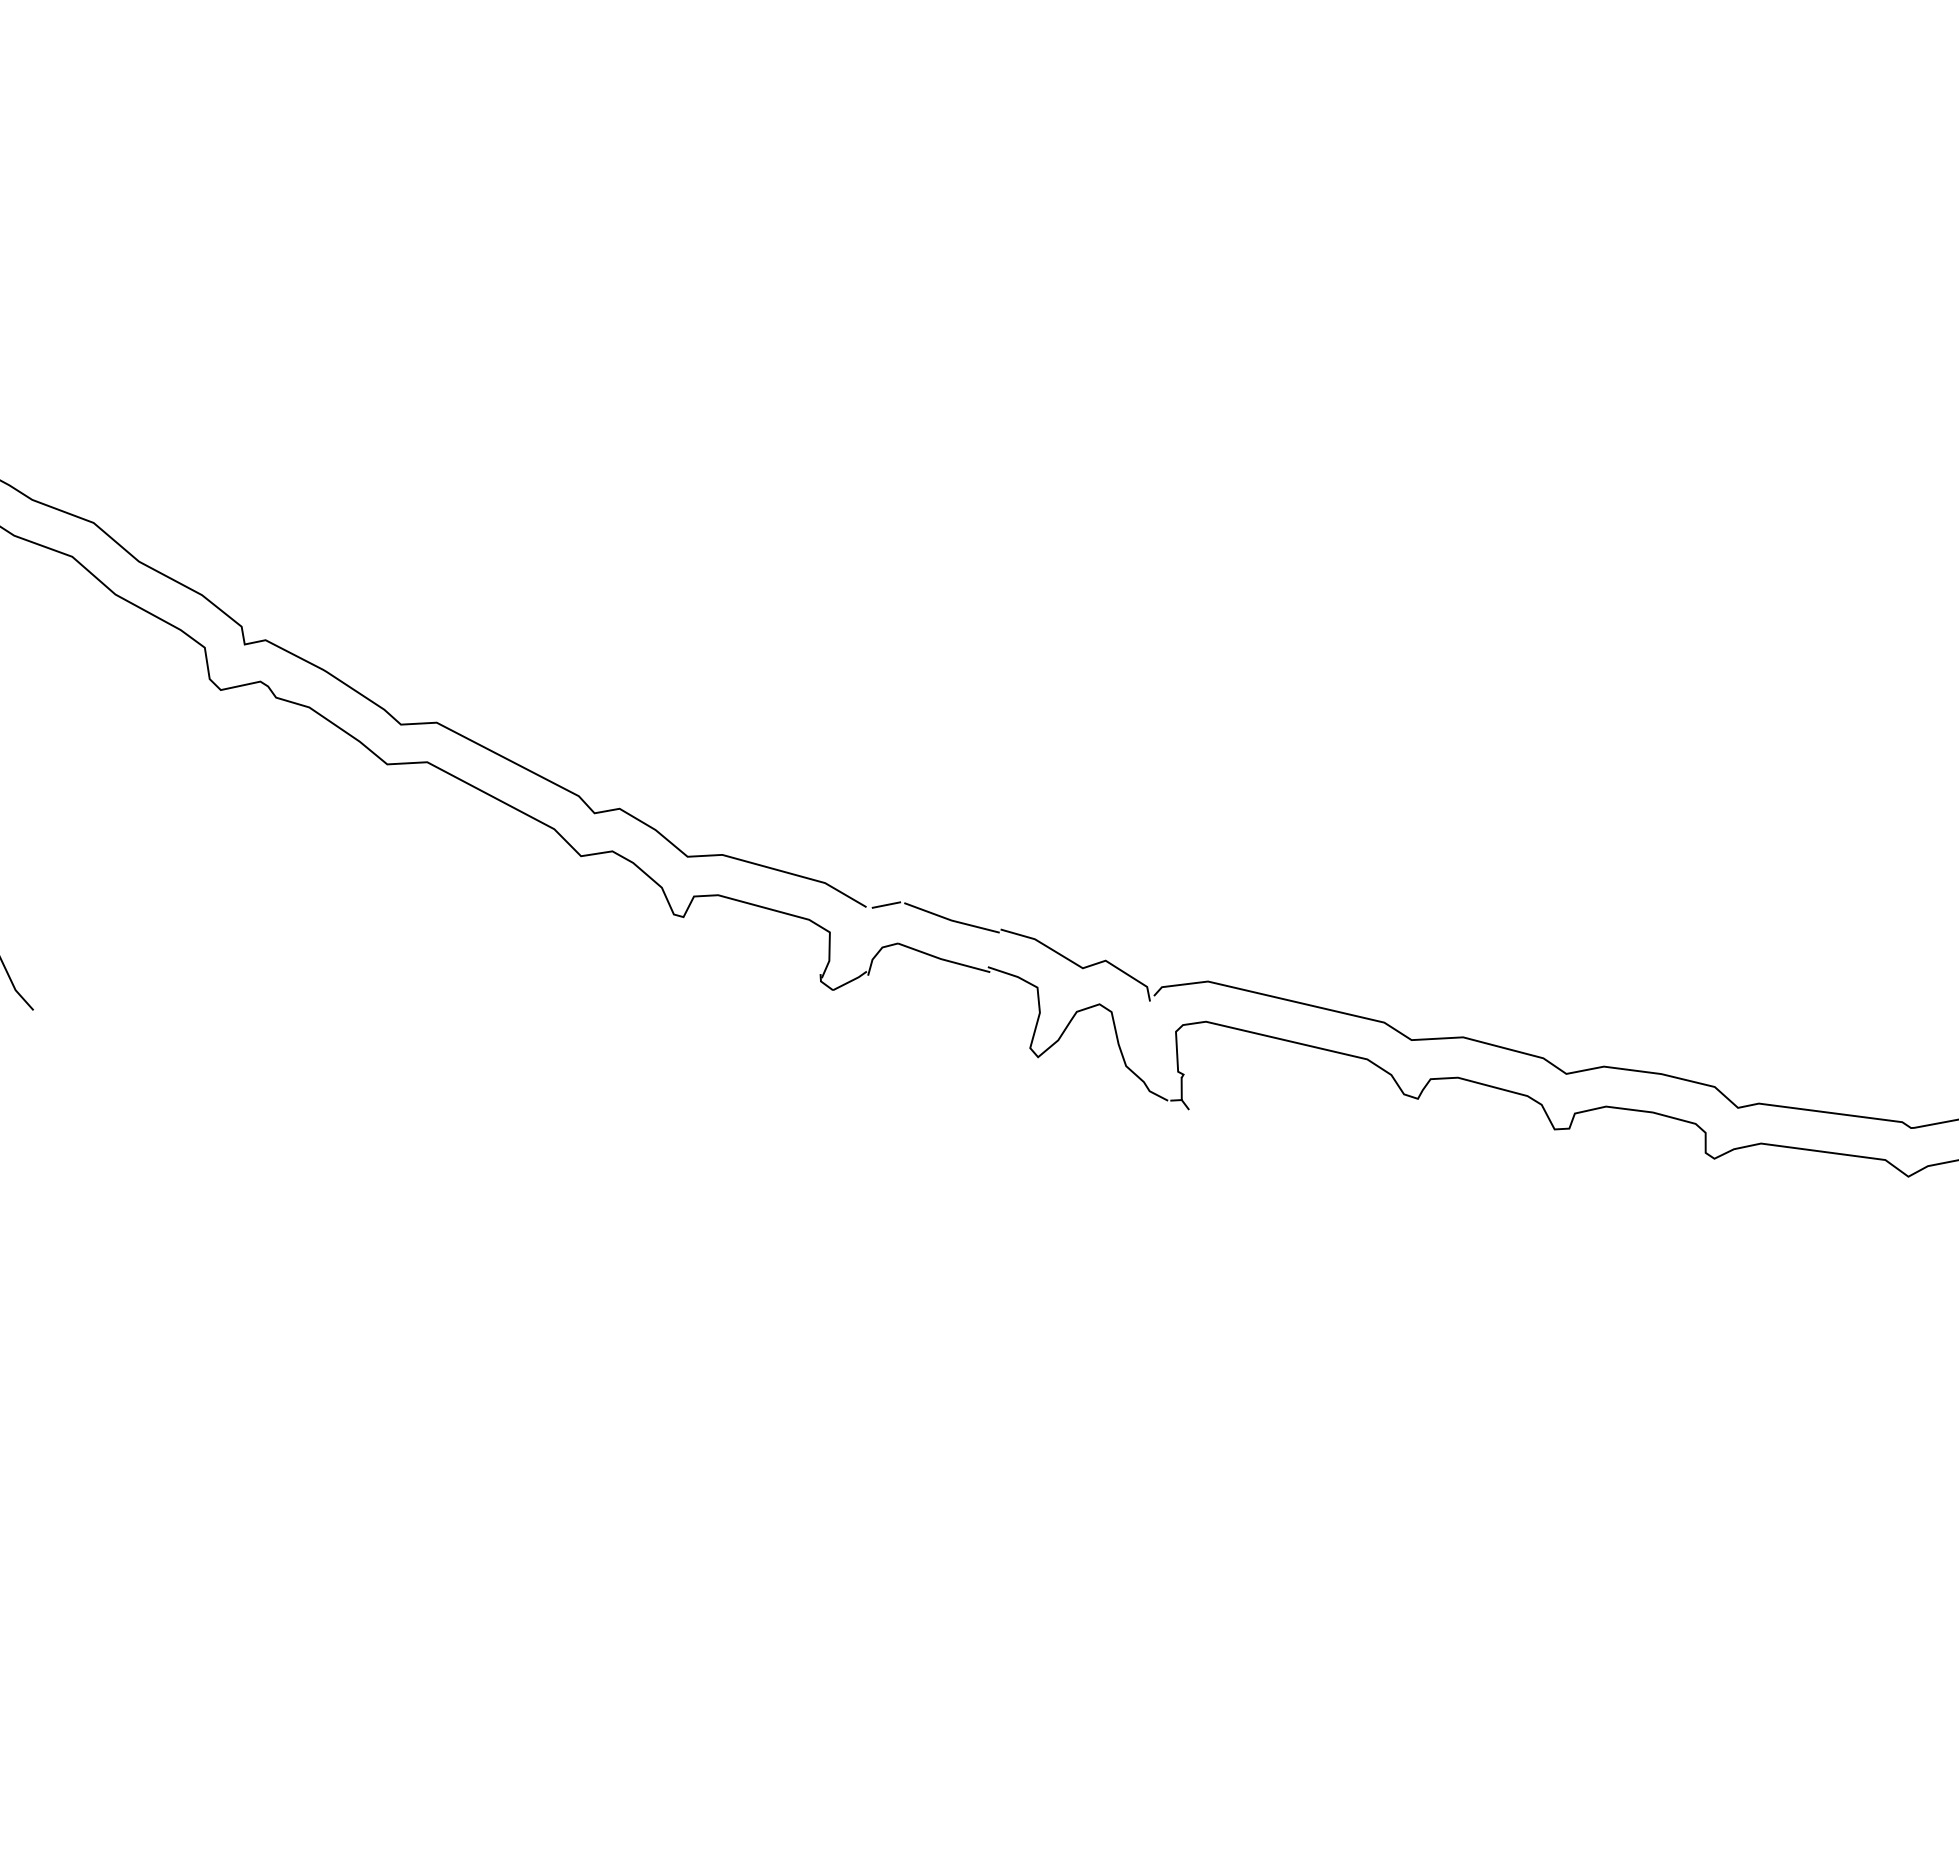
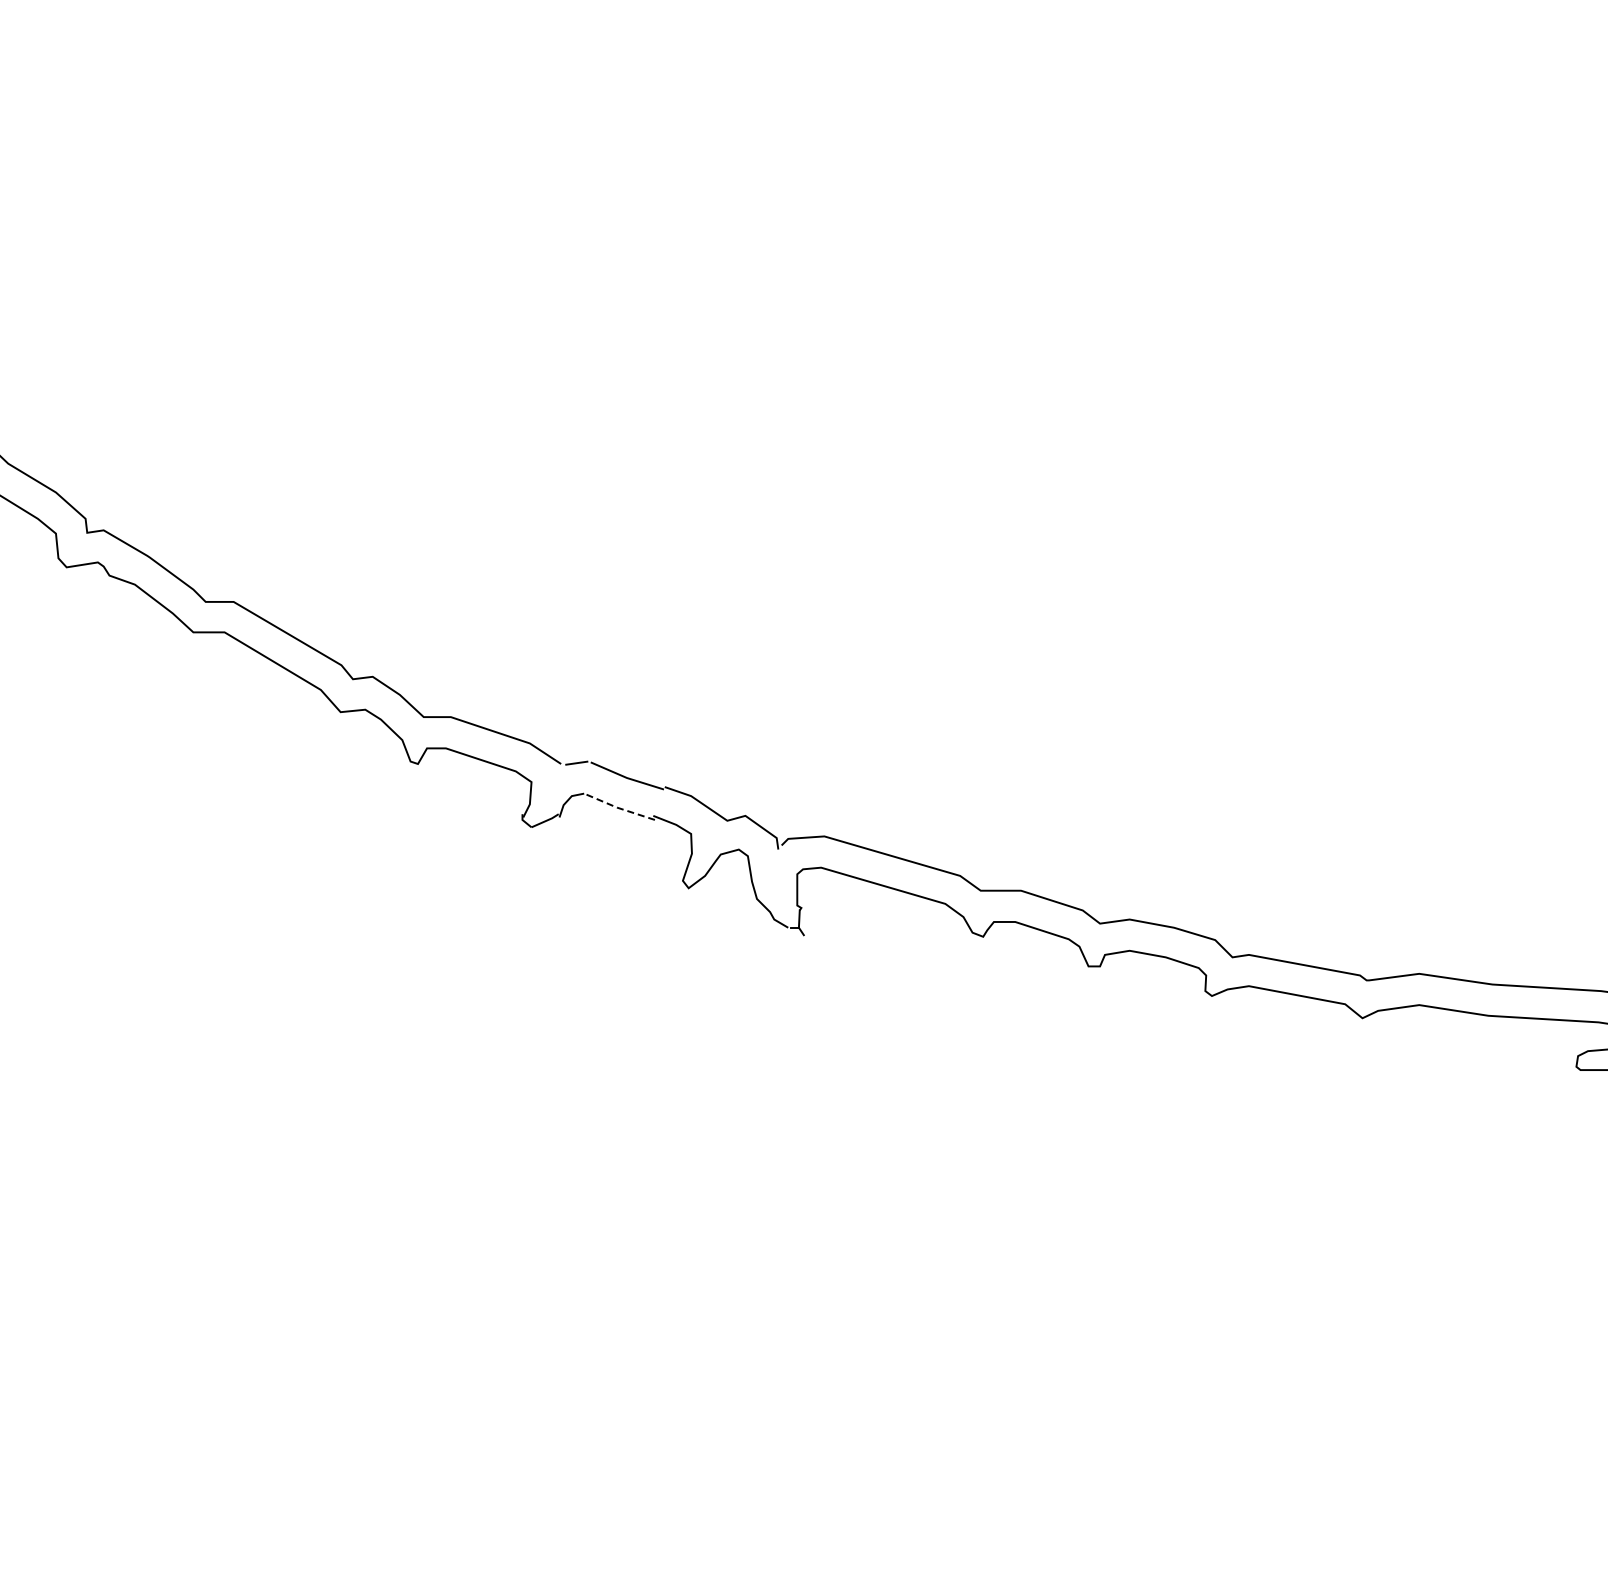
line: (942, 958) -> (618, 807), solid -> dashed

